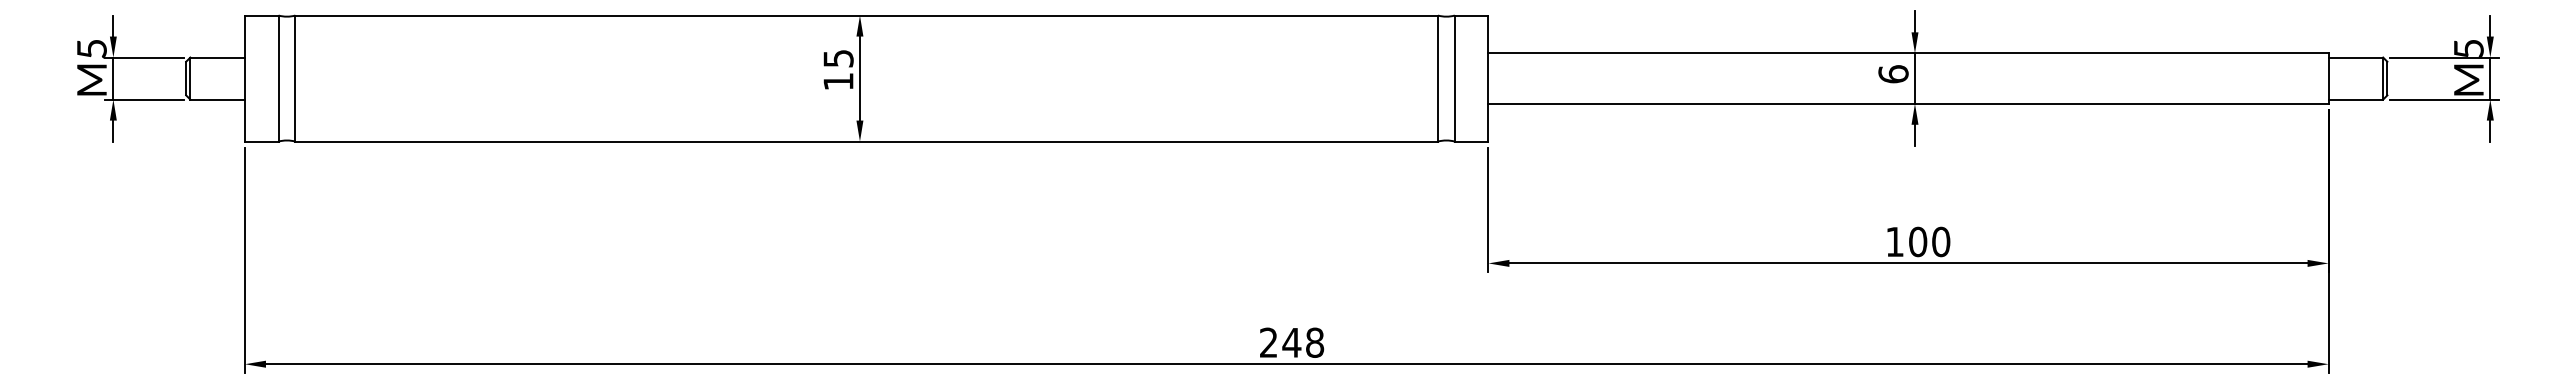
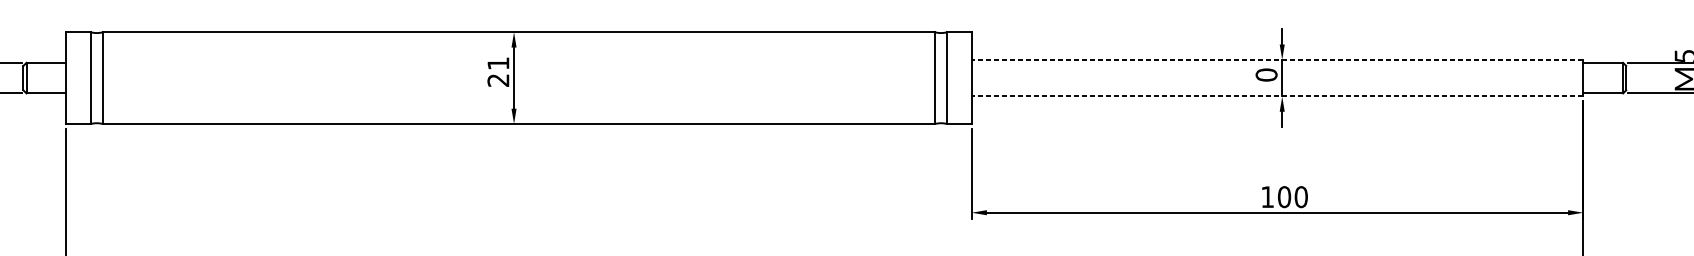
line: (1908, 53) -> (1277, 59), solid -> dashed
text: (838, 70) -> (498, 72), 15 -> 21
text: (1893, 74) -> (1266, 75), 6 -> 0
line: (1908, 103) -> (1277, 96), solid -> dashed

